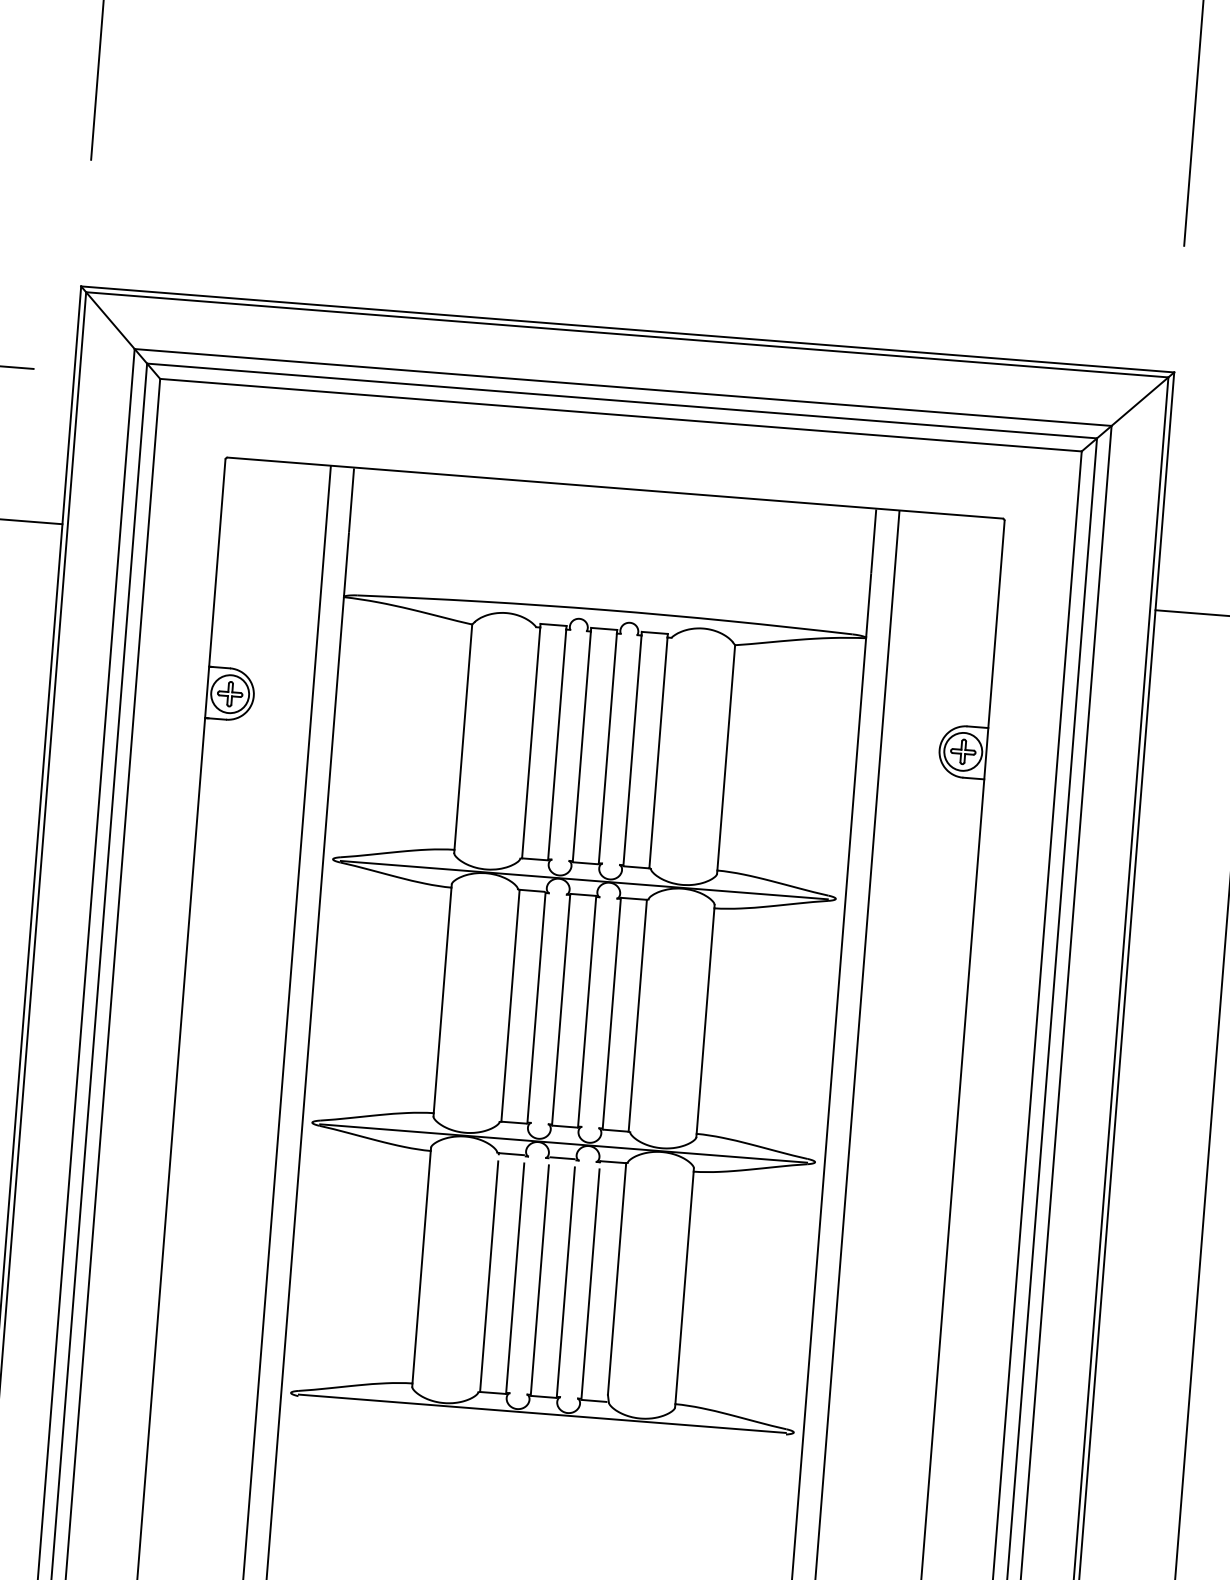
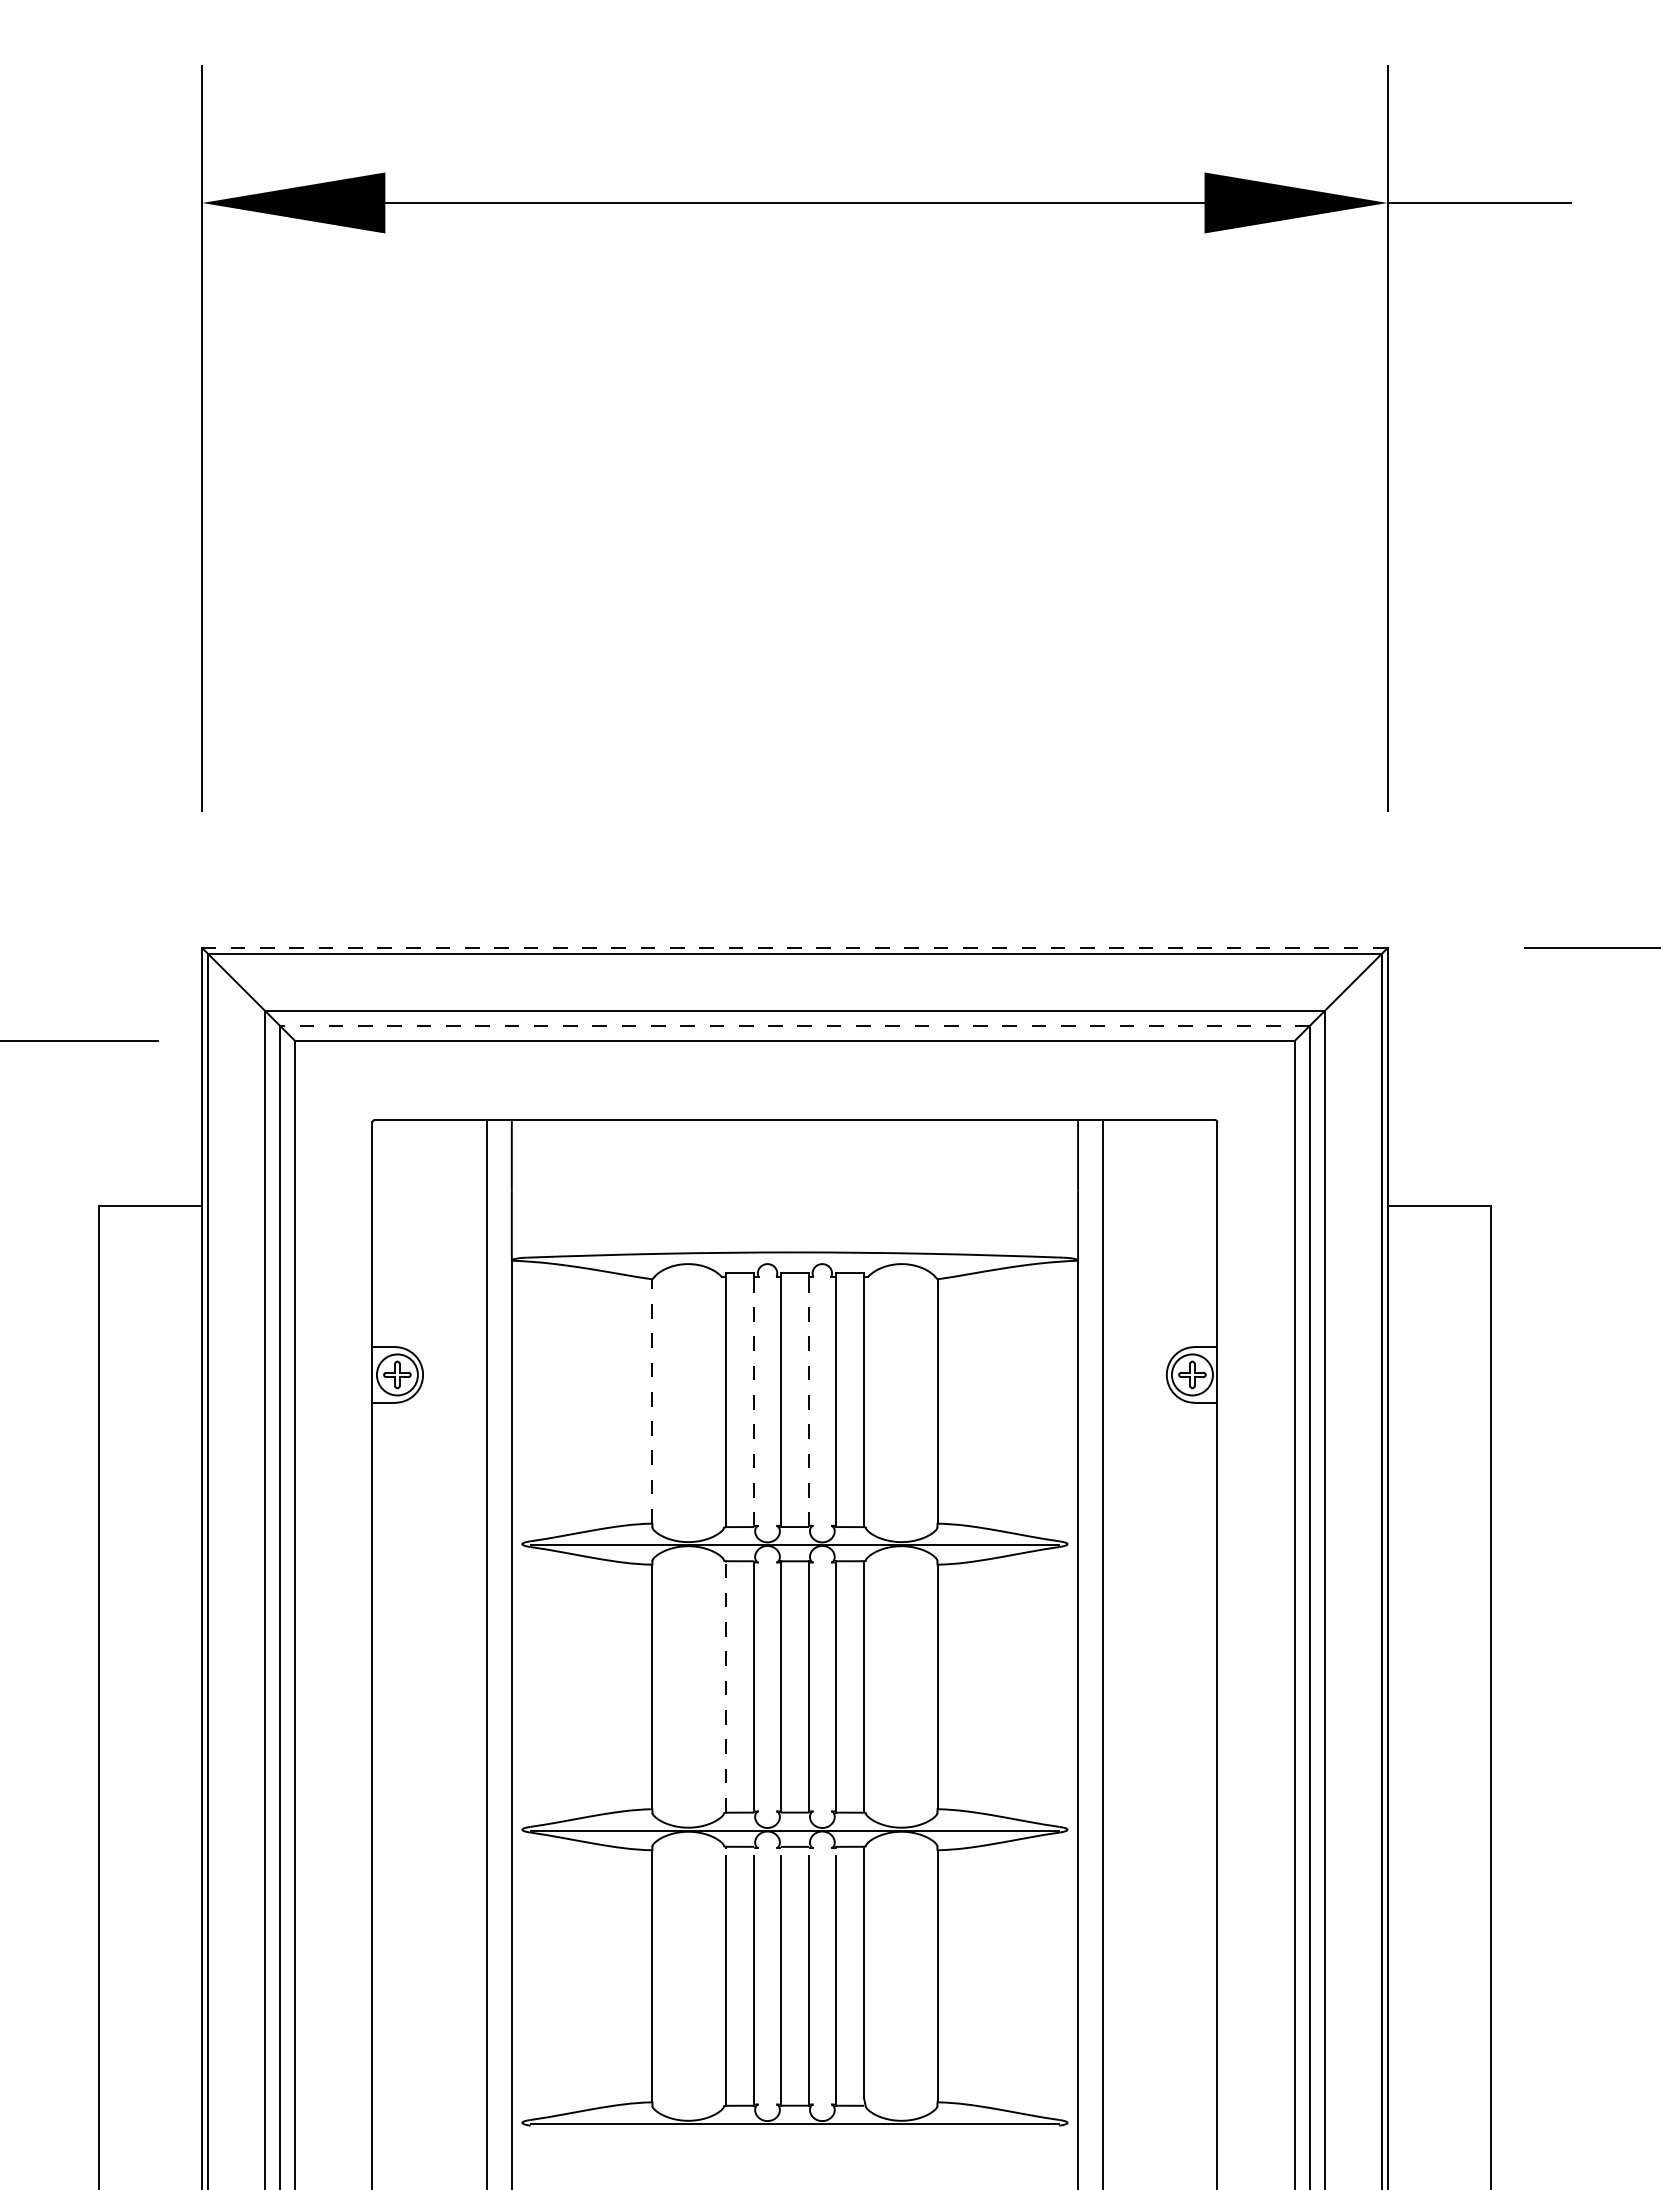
line: (627, 329) -> (794, 948), solid -> dashed
line: (621, 400) -> (794, 1025), solid -> dashed
line: (463, 737) -> (652, 1401), solid -> dashed
line: (557, 744) -> (754, 1401), solid -> dashed
line: (608, 748) -> (809, 1401), solid -> dashed
line: (510, 1005) -> (726, 1686), solid -> dashed

